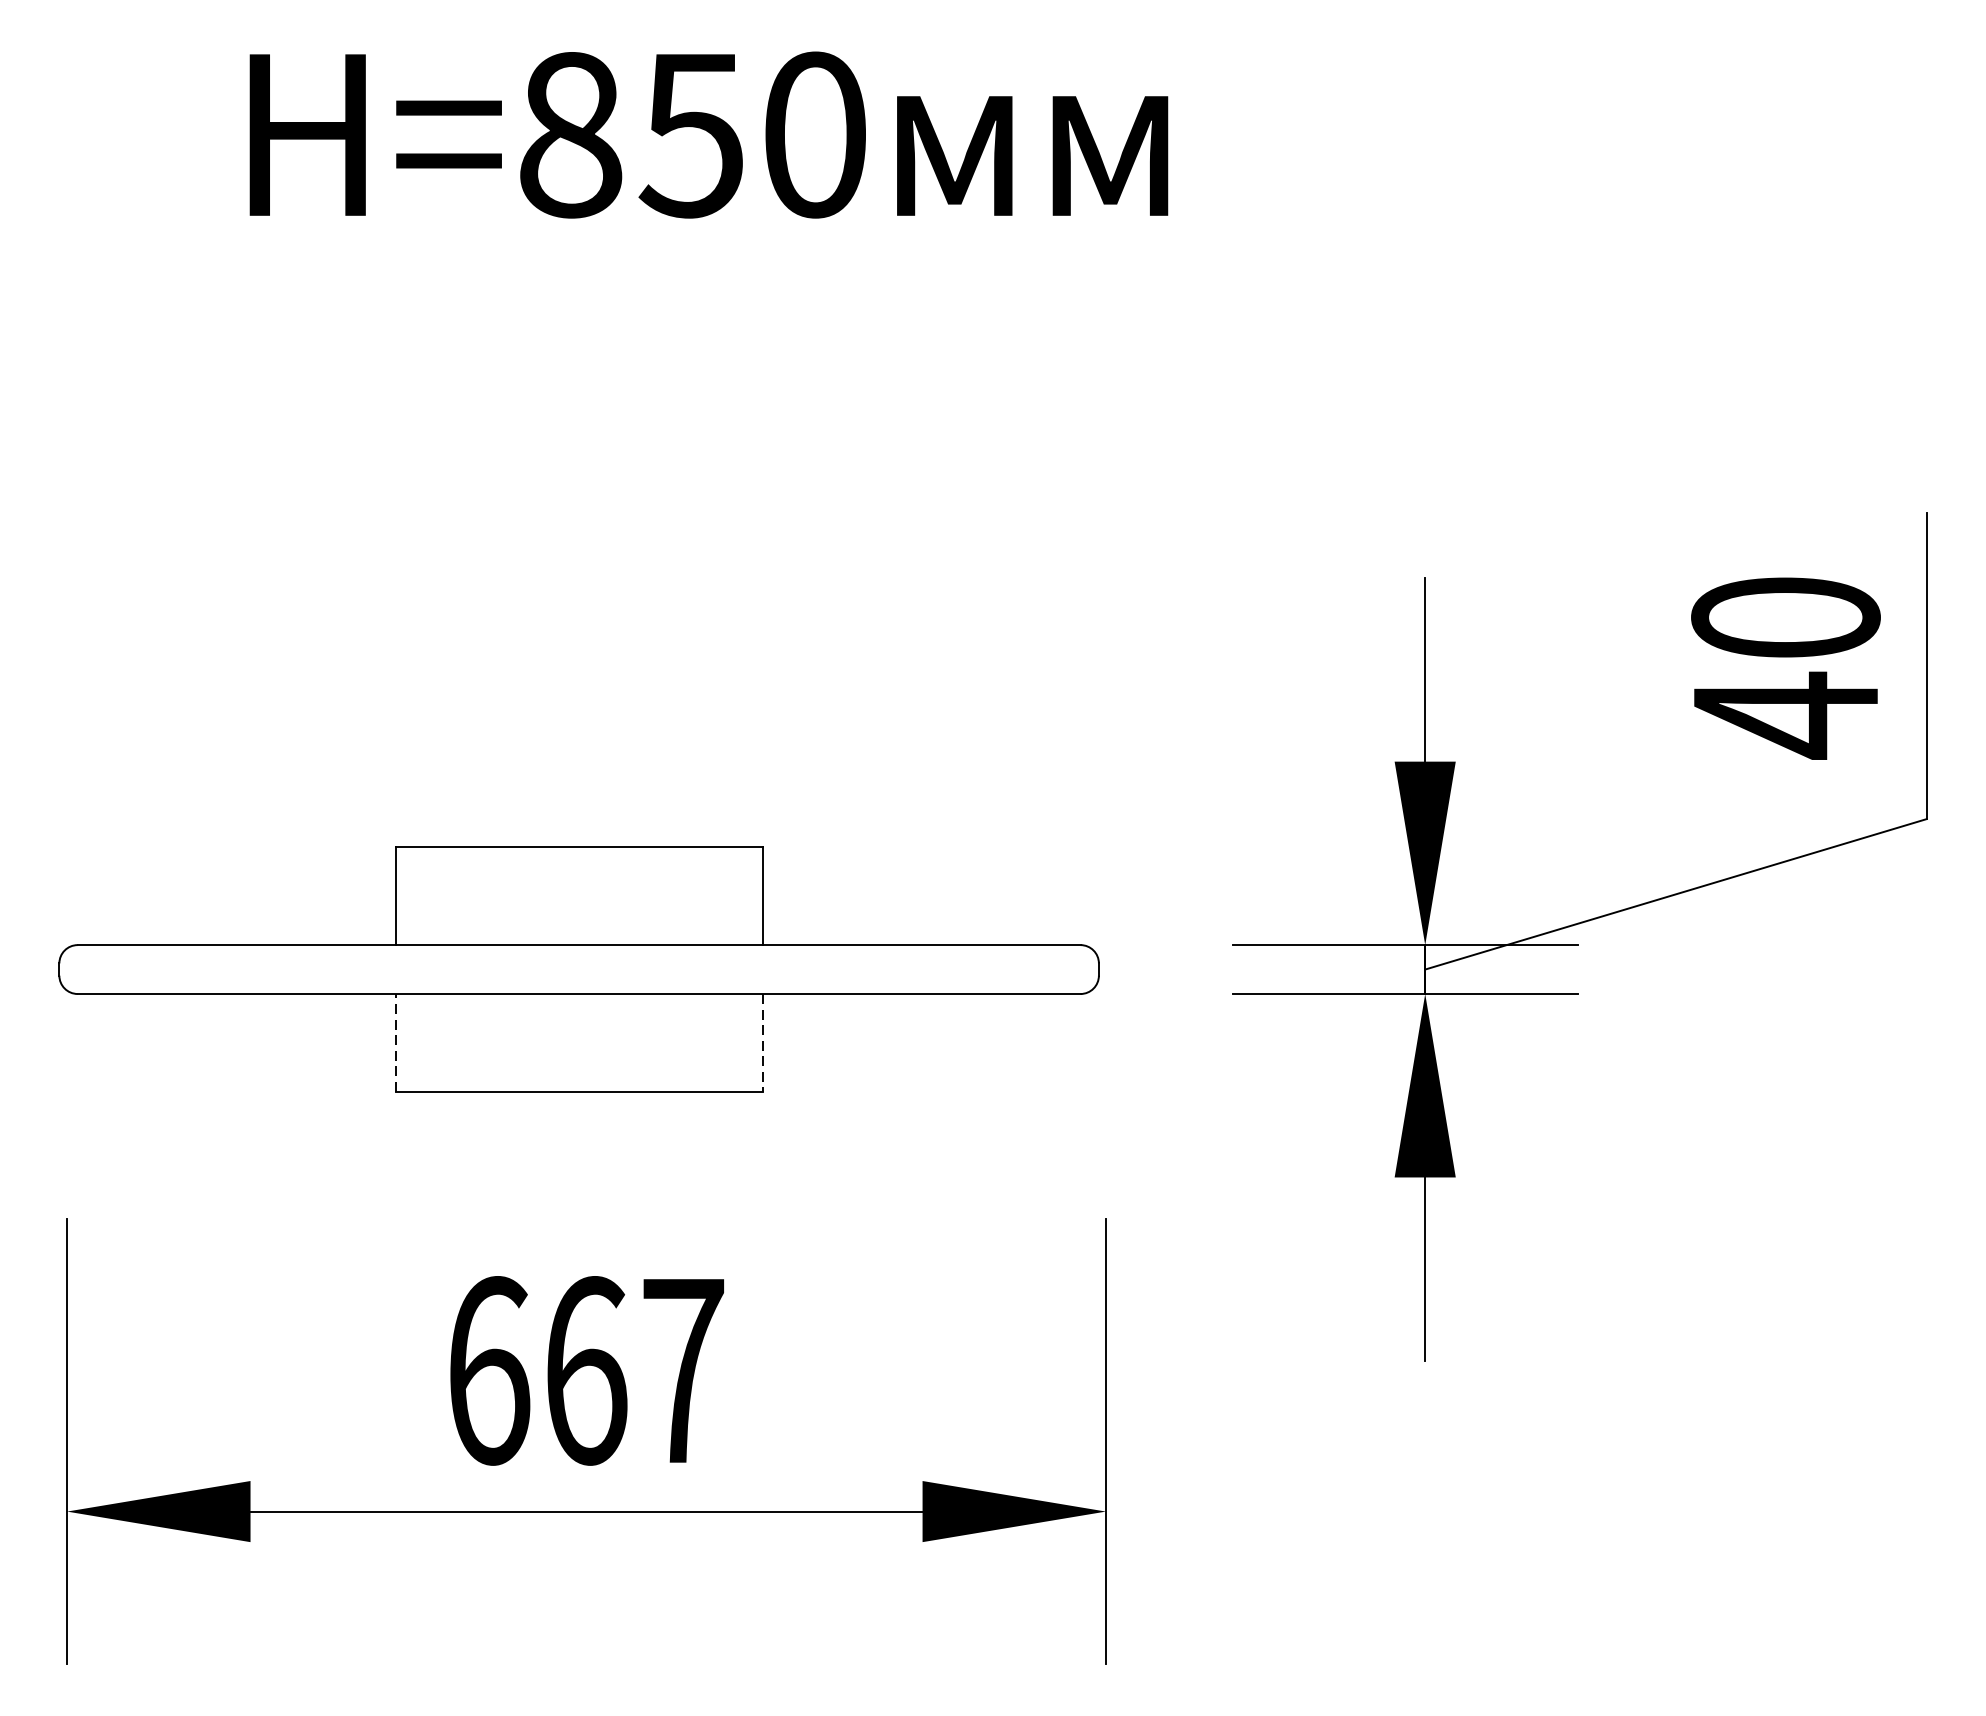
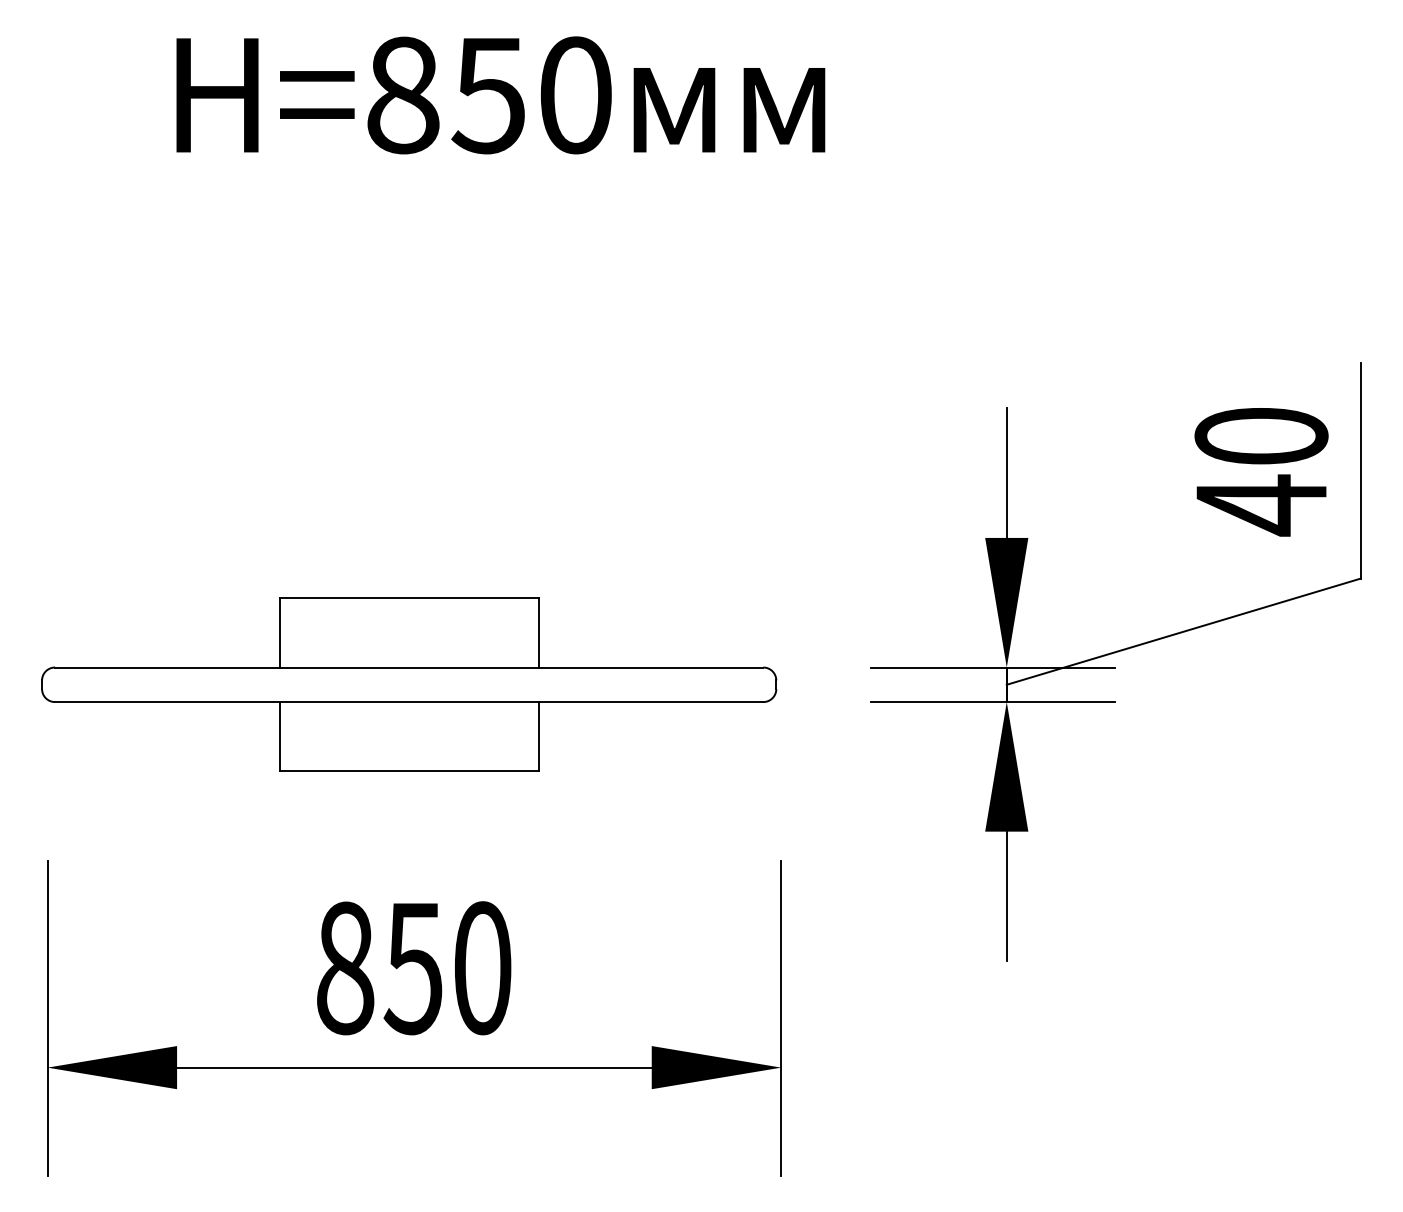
line: (395, 1042) -> (279, 736), dashed -> solid
line: (762, 1042) -> (538, 736), dashed -> solid
text: (586, 1371) -> (414, 968), 667 -> 850

